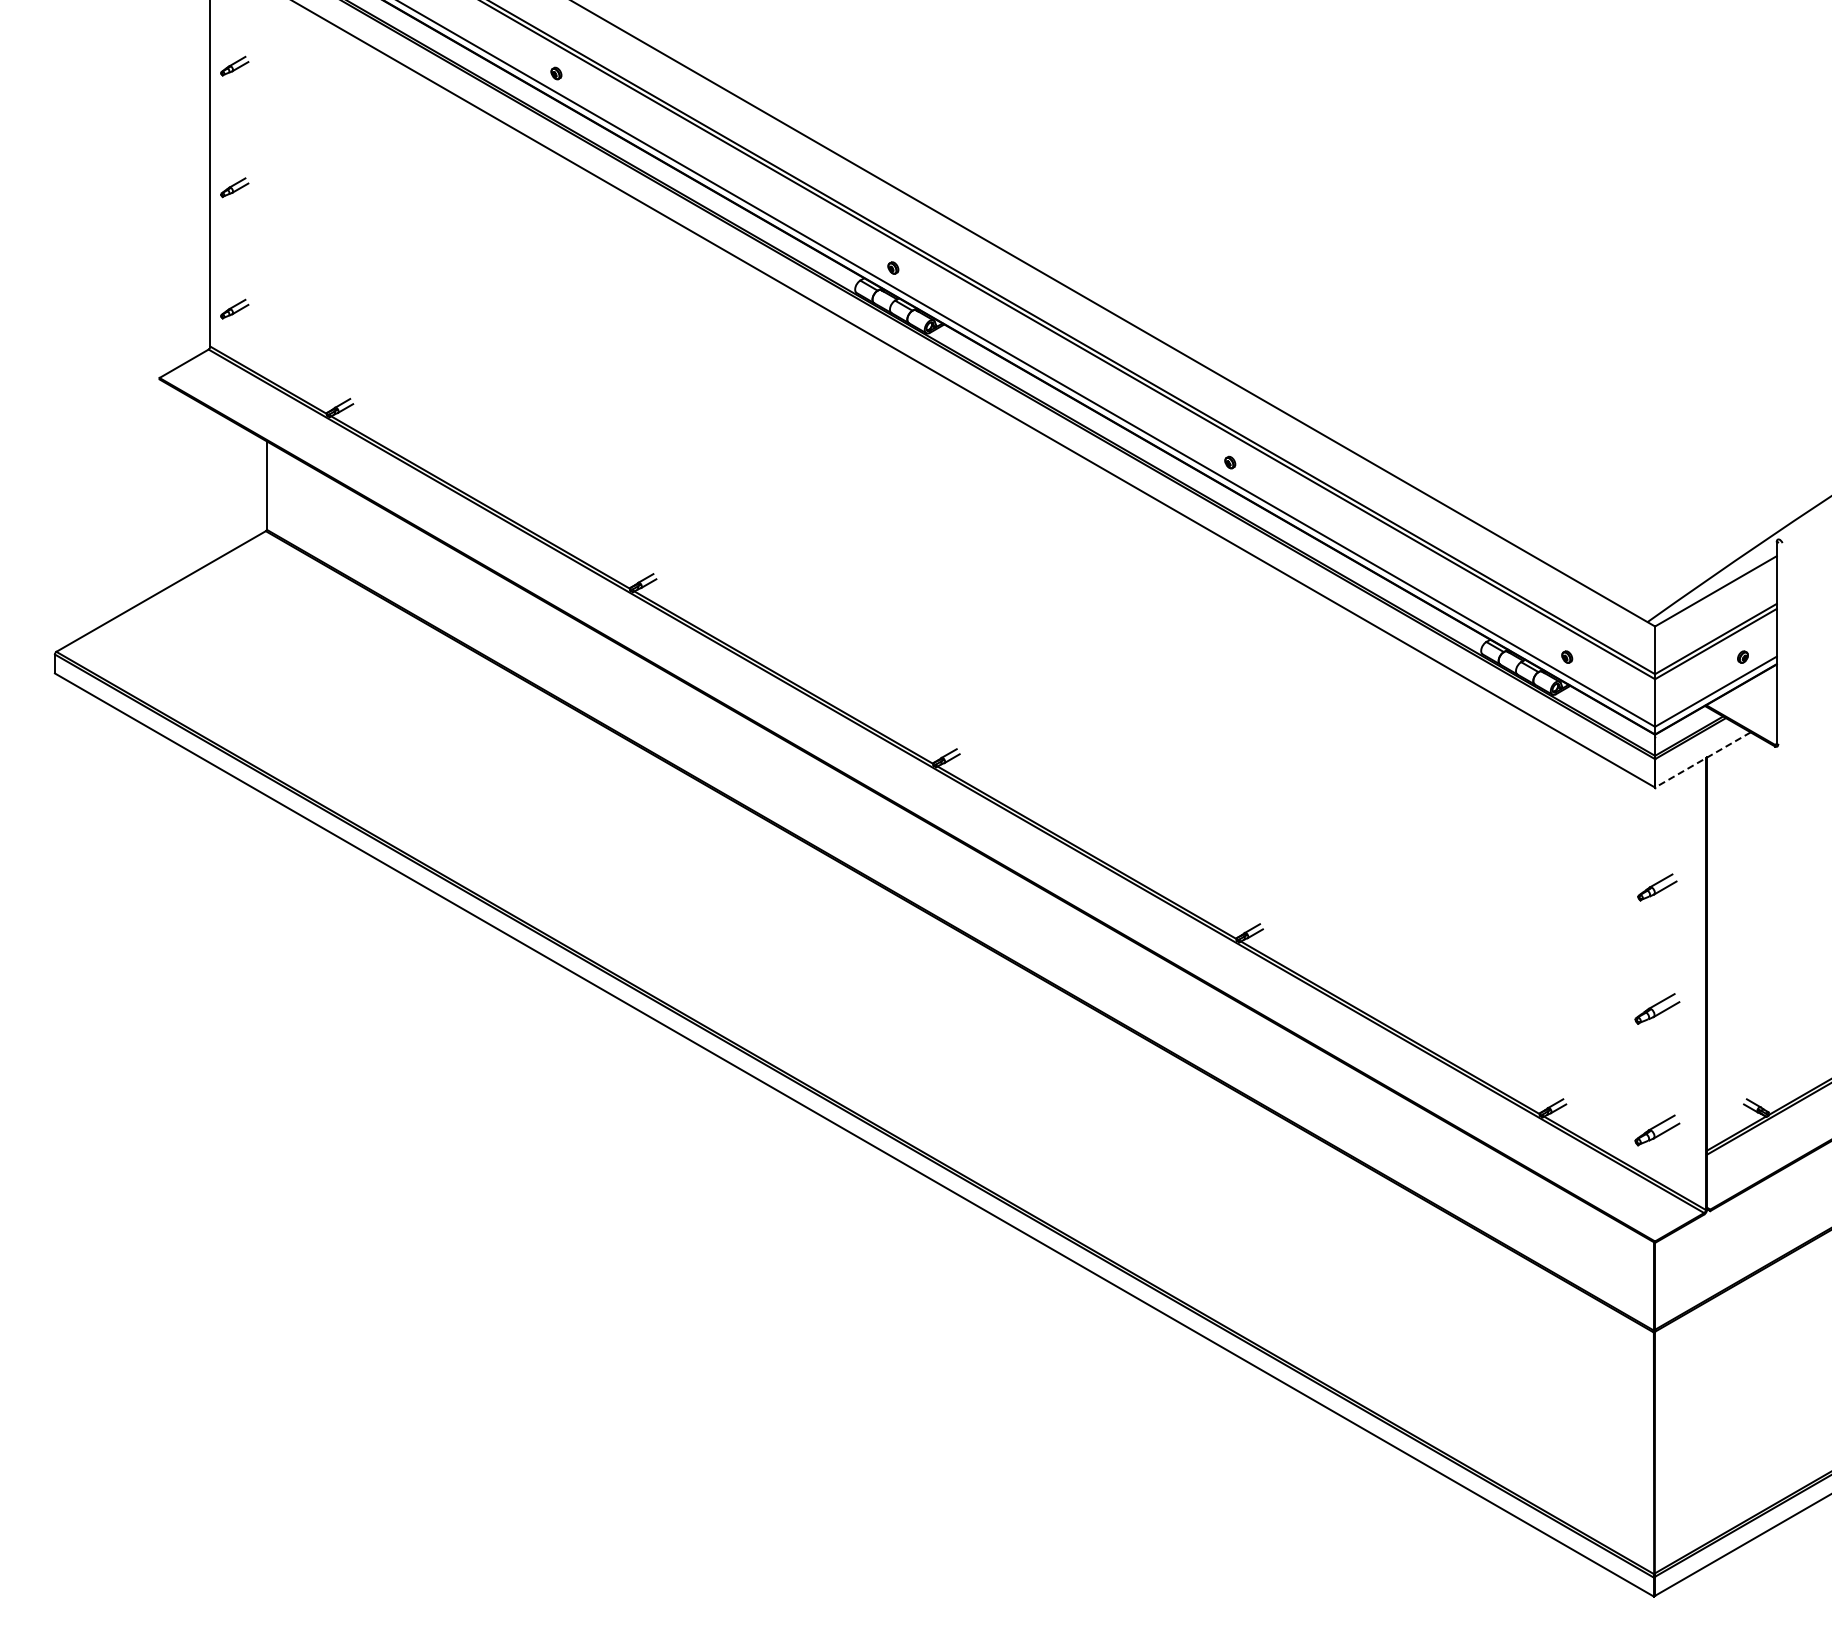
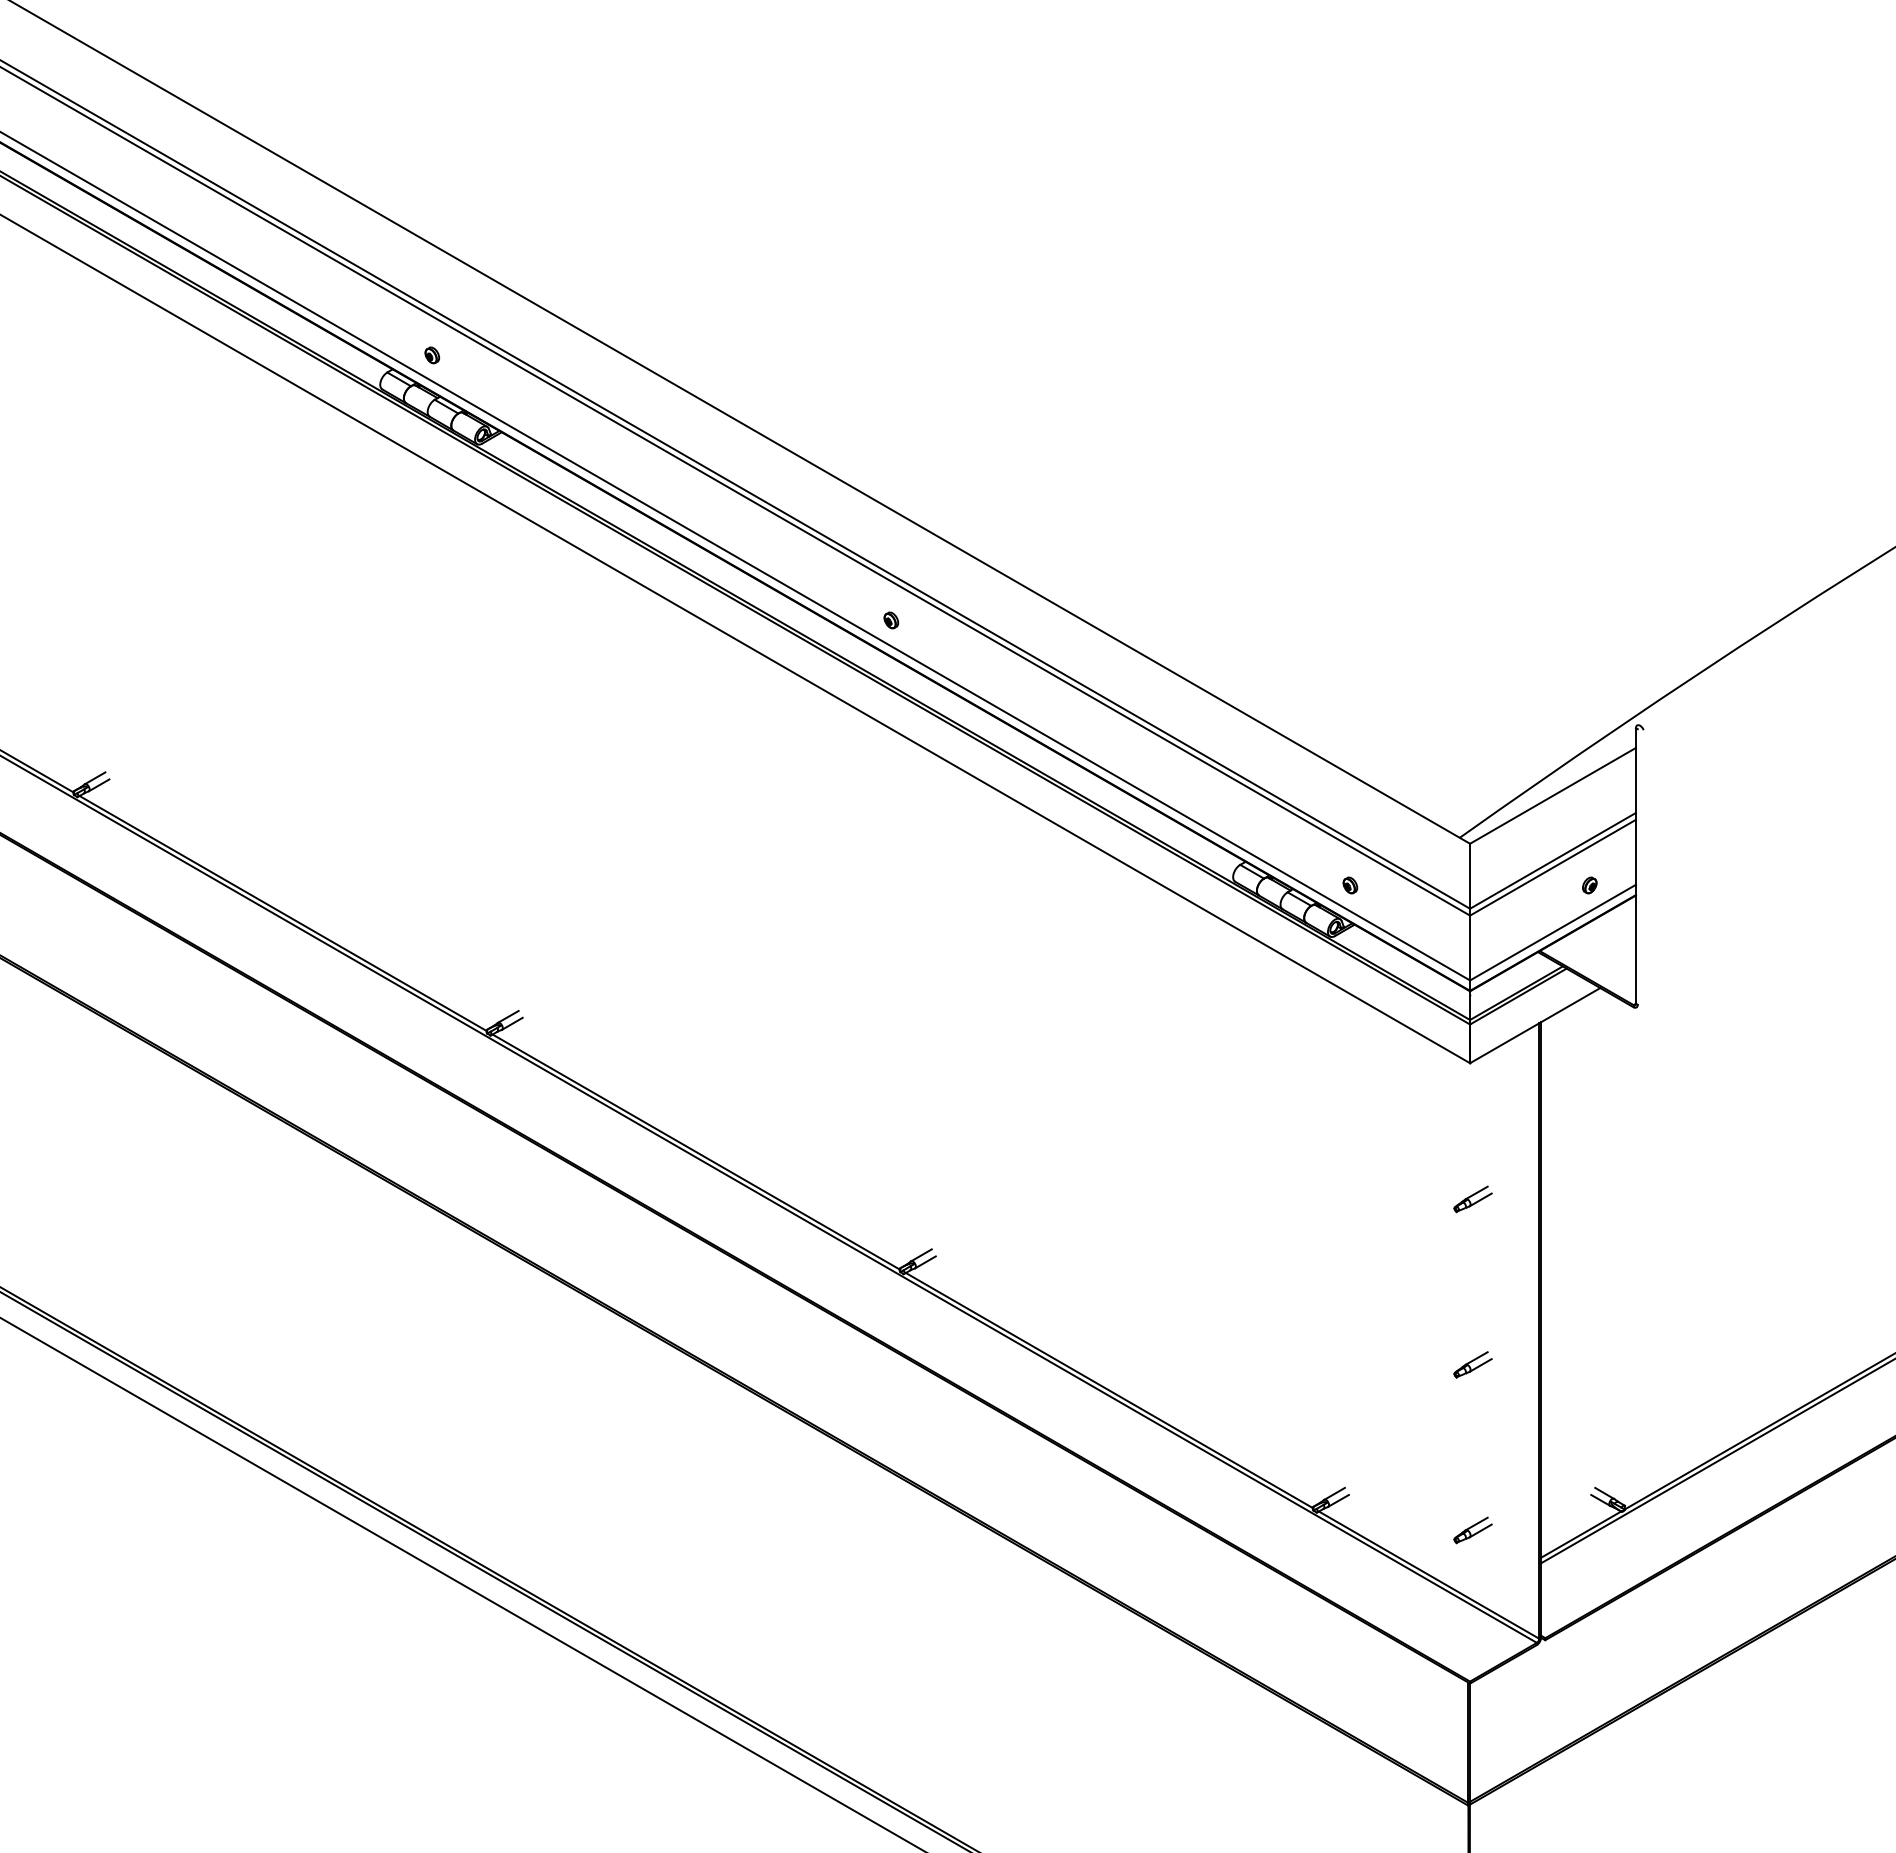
line: (1702, 760) -> (1534, 1026), dashed -> solid
part: (1656, 887) -> (1471, 1199), size x0.71
part: (1656, 1008) -> (1471, 1364), size x0.62
part: (1656, 1130) -> (1471, 1530), size x0.62

